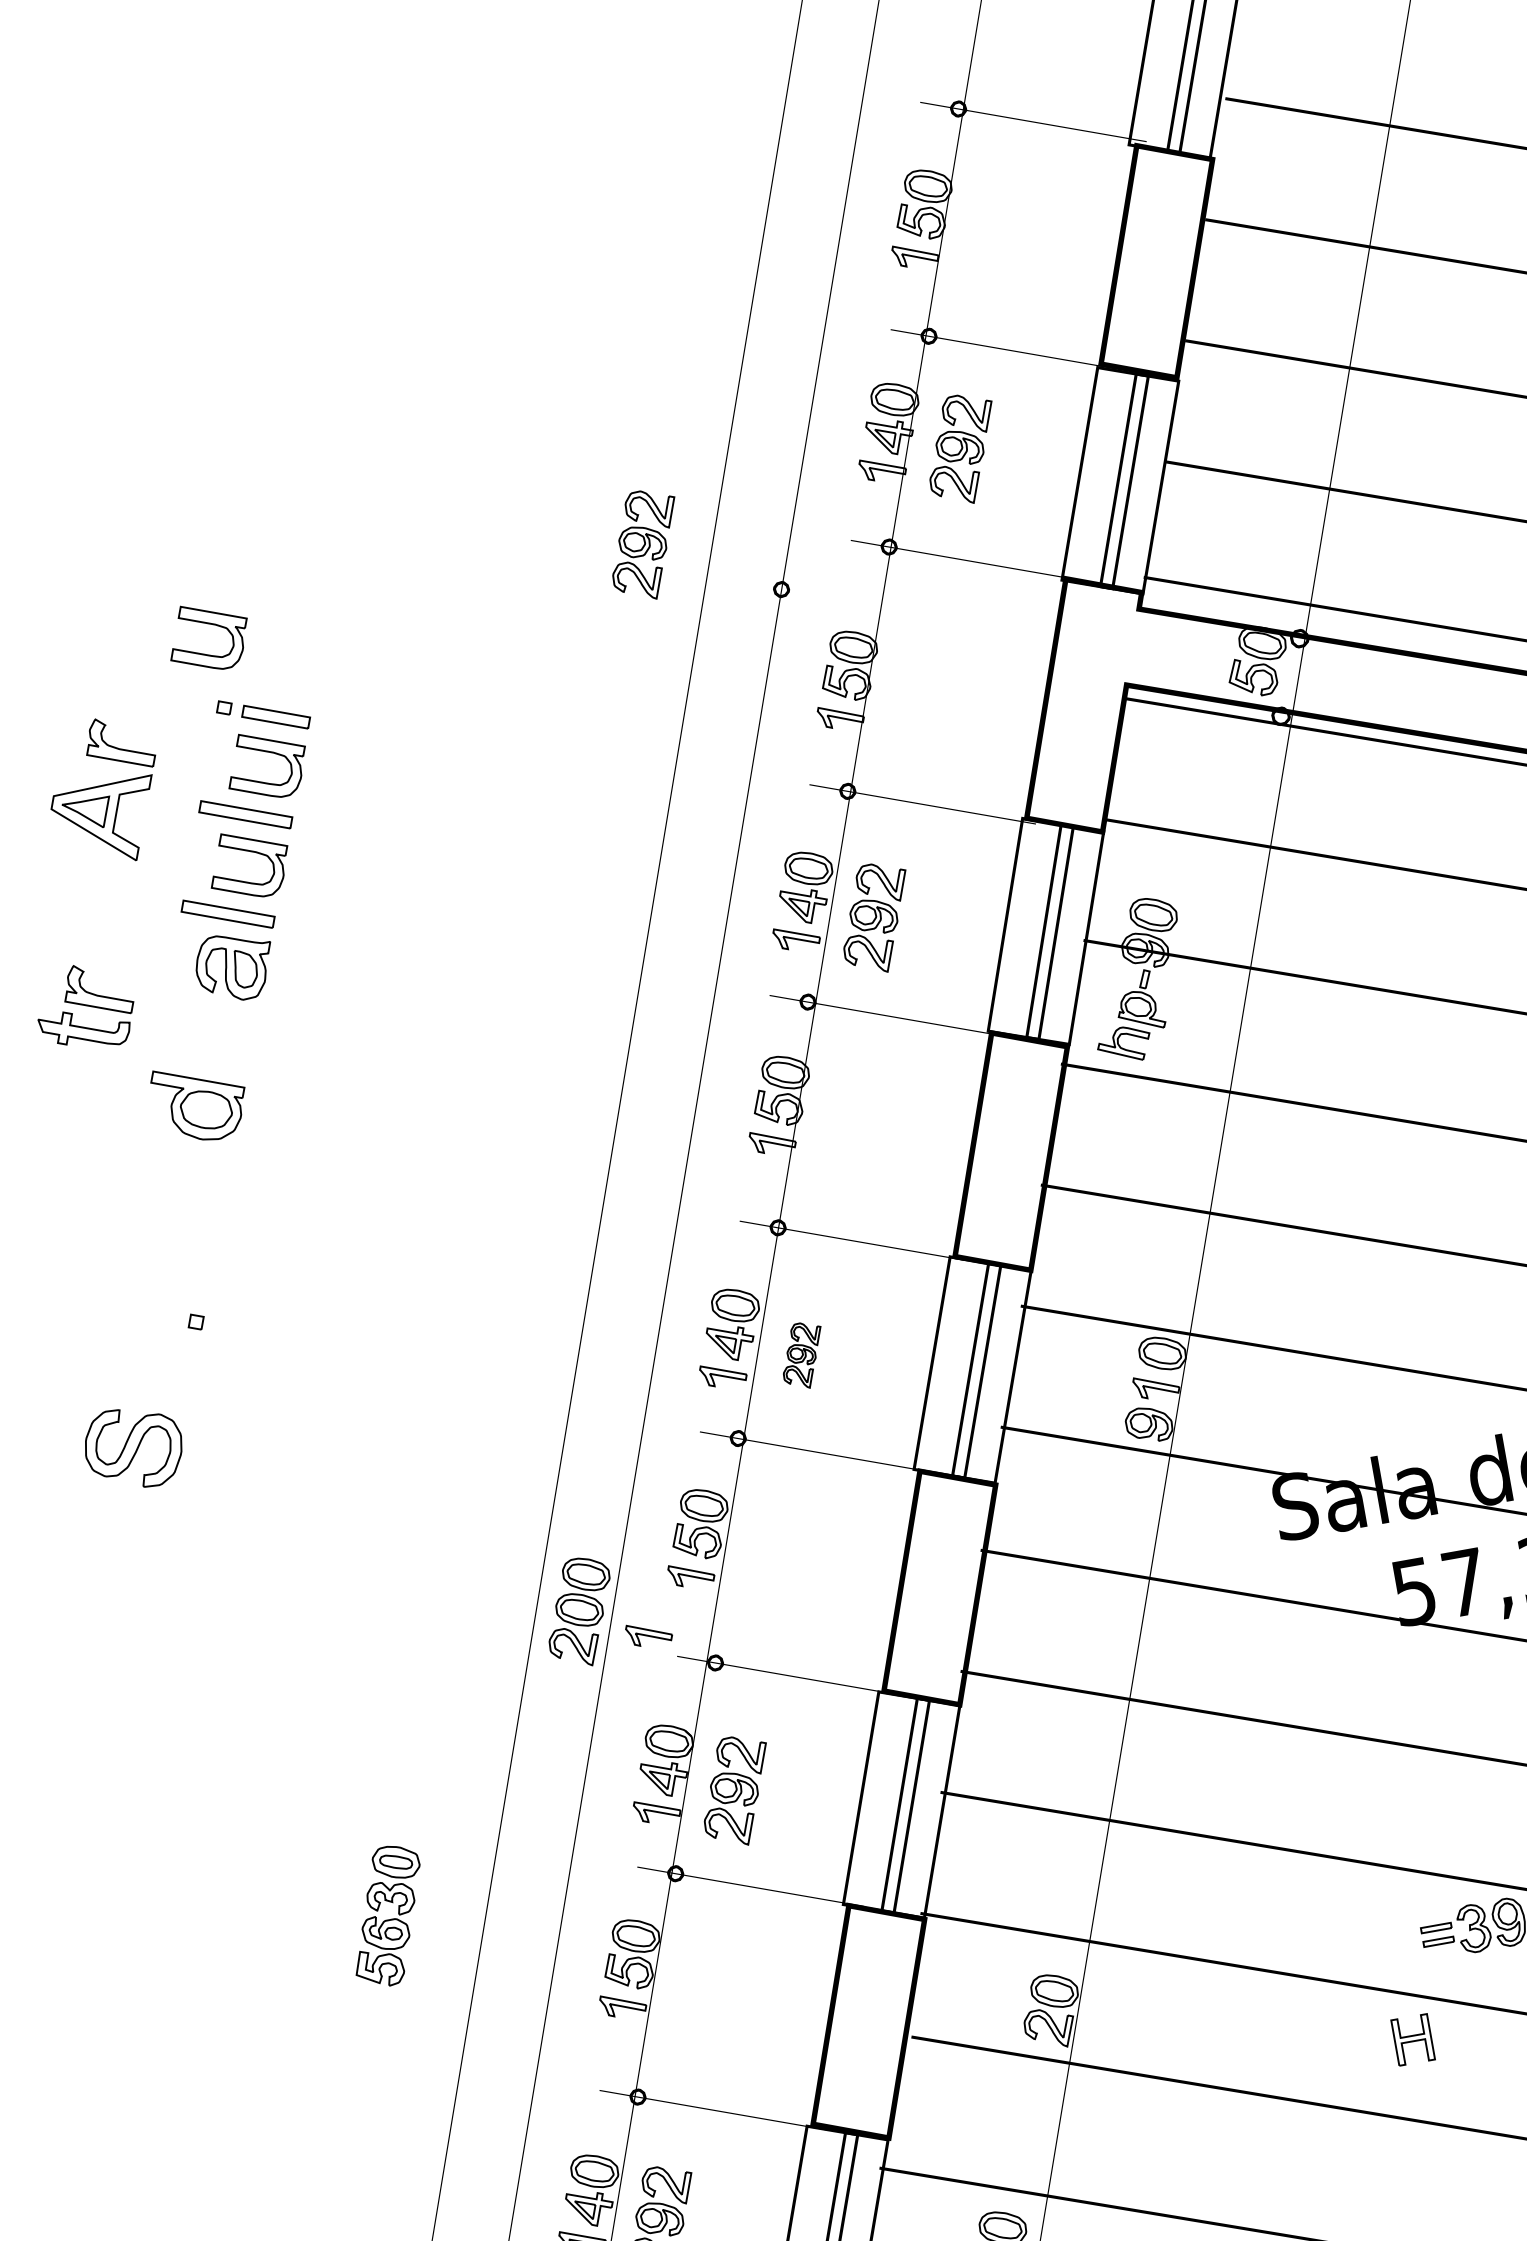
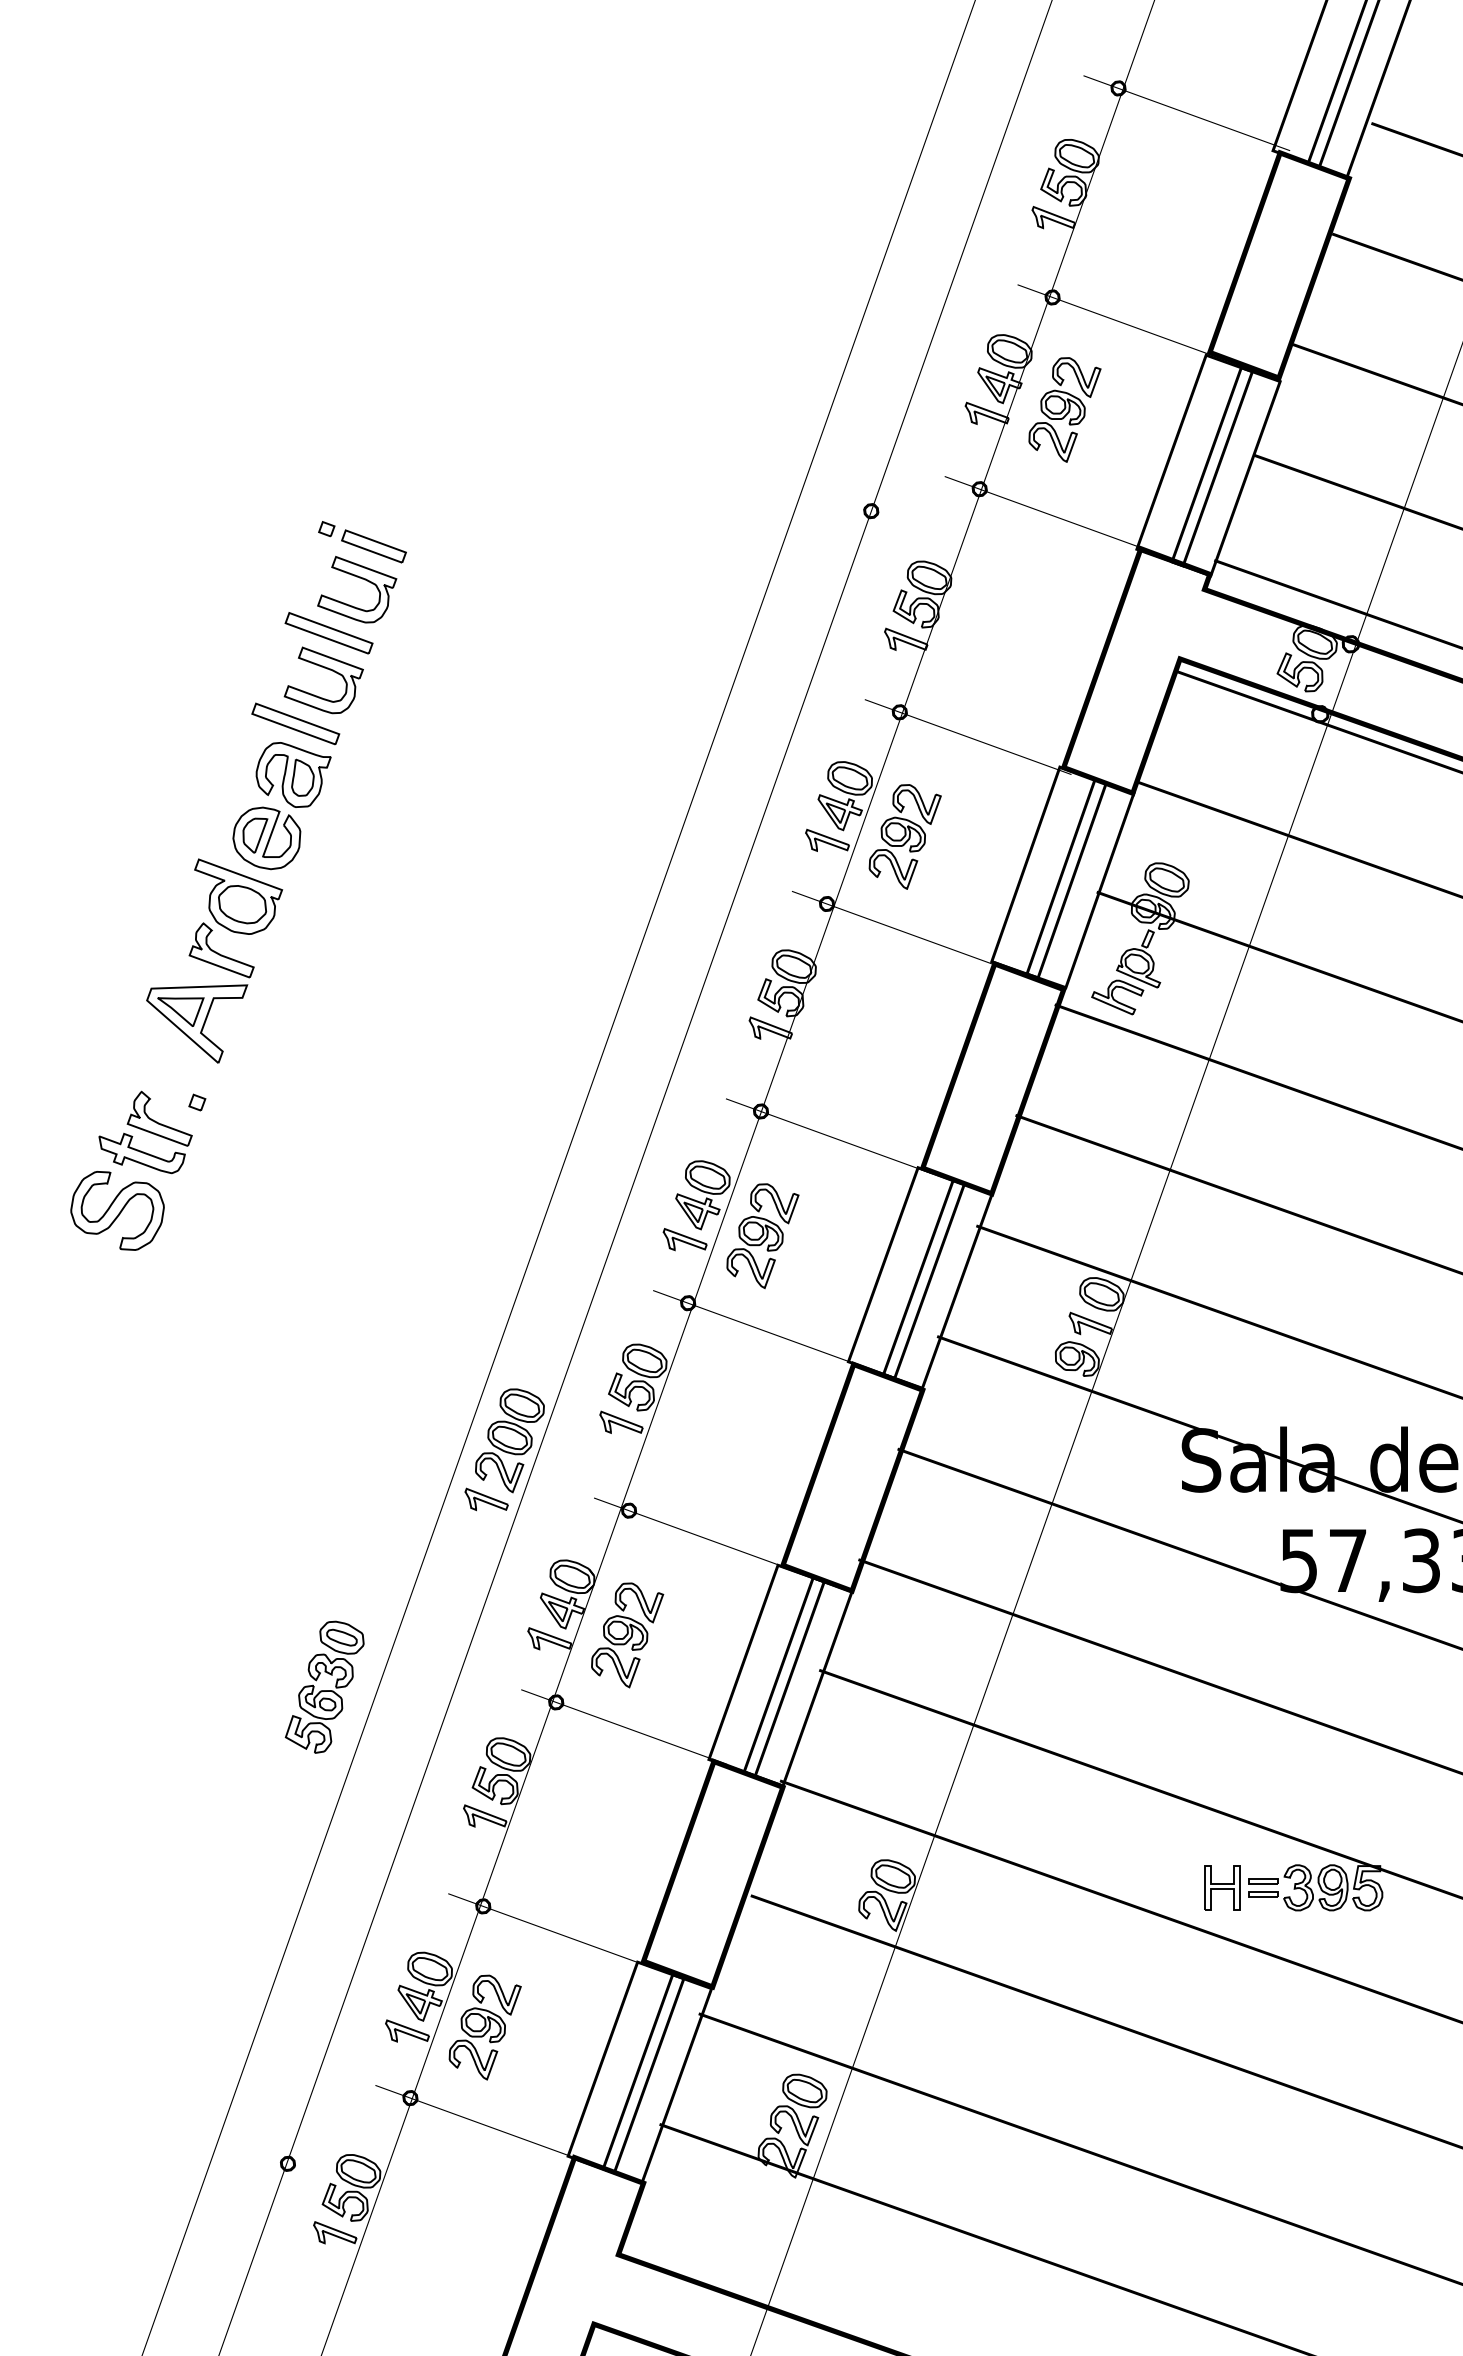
part: (644, 545) -> (749, 446), removed
part: (212, 625) -> (329, 449), removed
part: (105, 791) -> (200, 992), moved
part: (85, 1007) -> (145, 1132), moved
part: (218, 1037) -> (266, 838), added
part: (802, 1356) -> (762, 1236), size x1.67
part: (649, 1633) -> (486, 1499), moved
part: (387, 1915) -> (324, 1686), moved
part: (1412, 2039) -> (1222, 1887), moved

